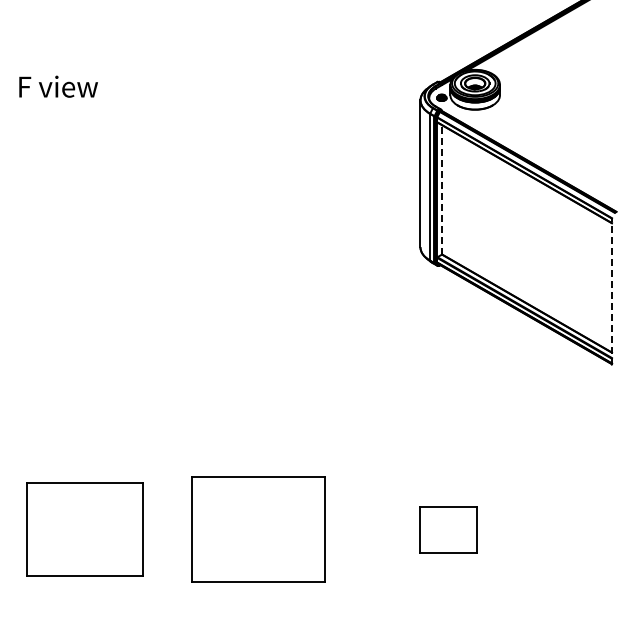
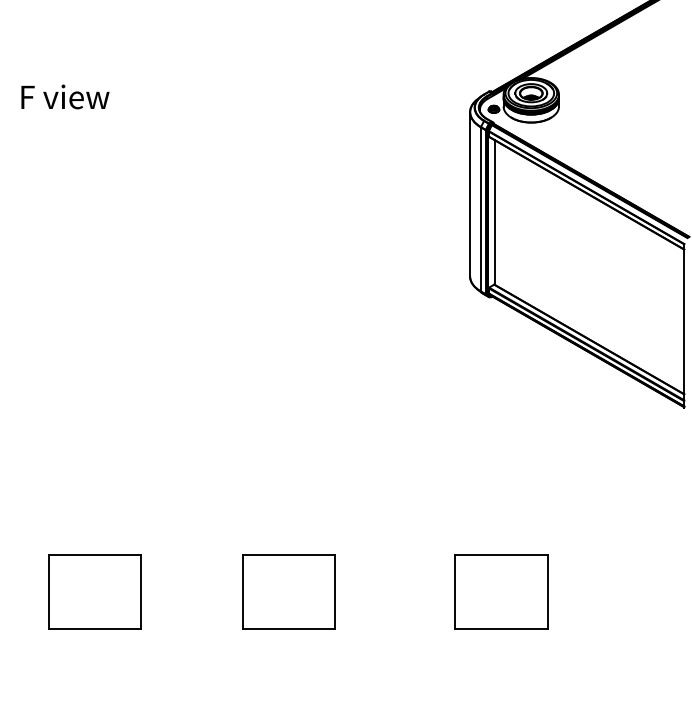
line: (442, 190) -> (494, 212), dashed -> solid
line: (611, 291) -> (683, 325), dashed -> solid
part: (84, 529) -> (94, 592), size x0.71
part: (258, 529) -> (288, 592), size x0.62
part: (448, 529) -> (501, 592), size x1.43

